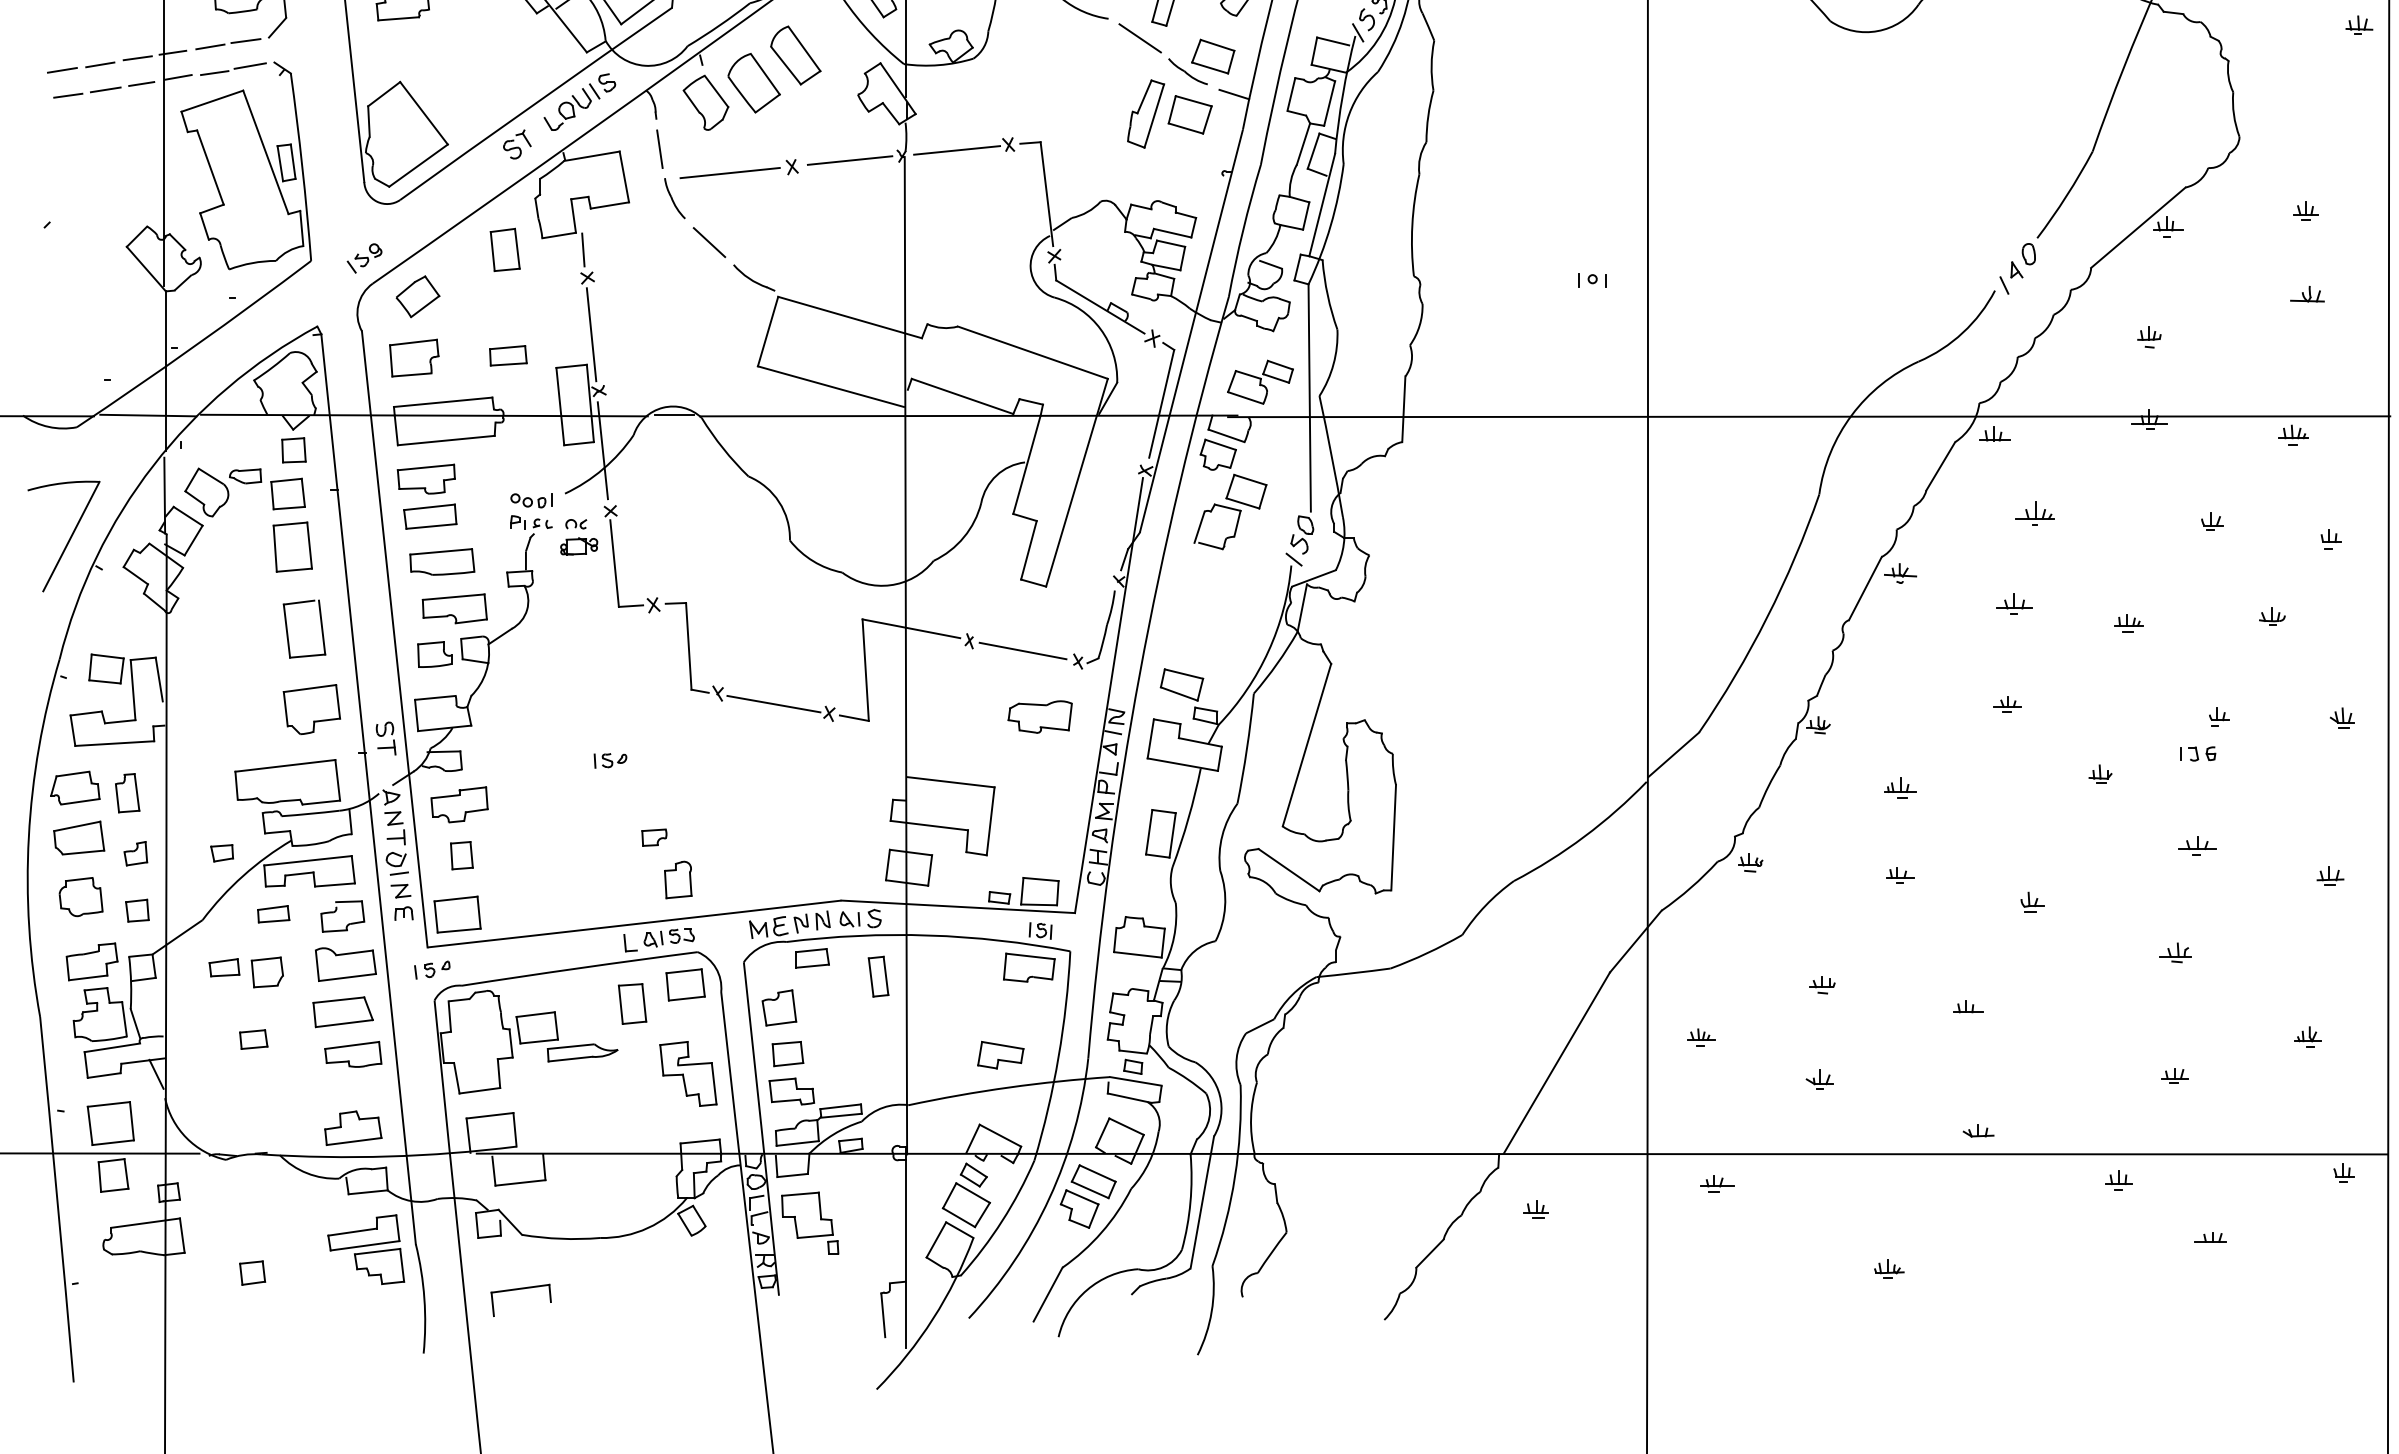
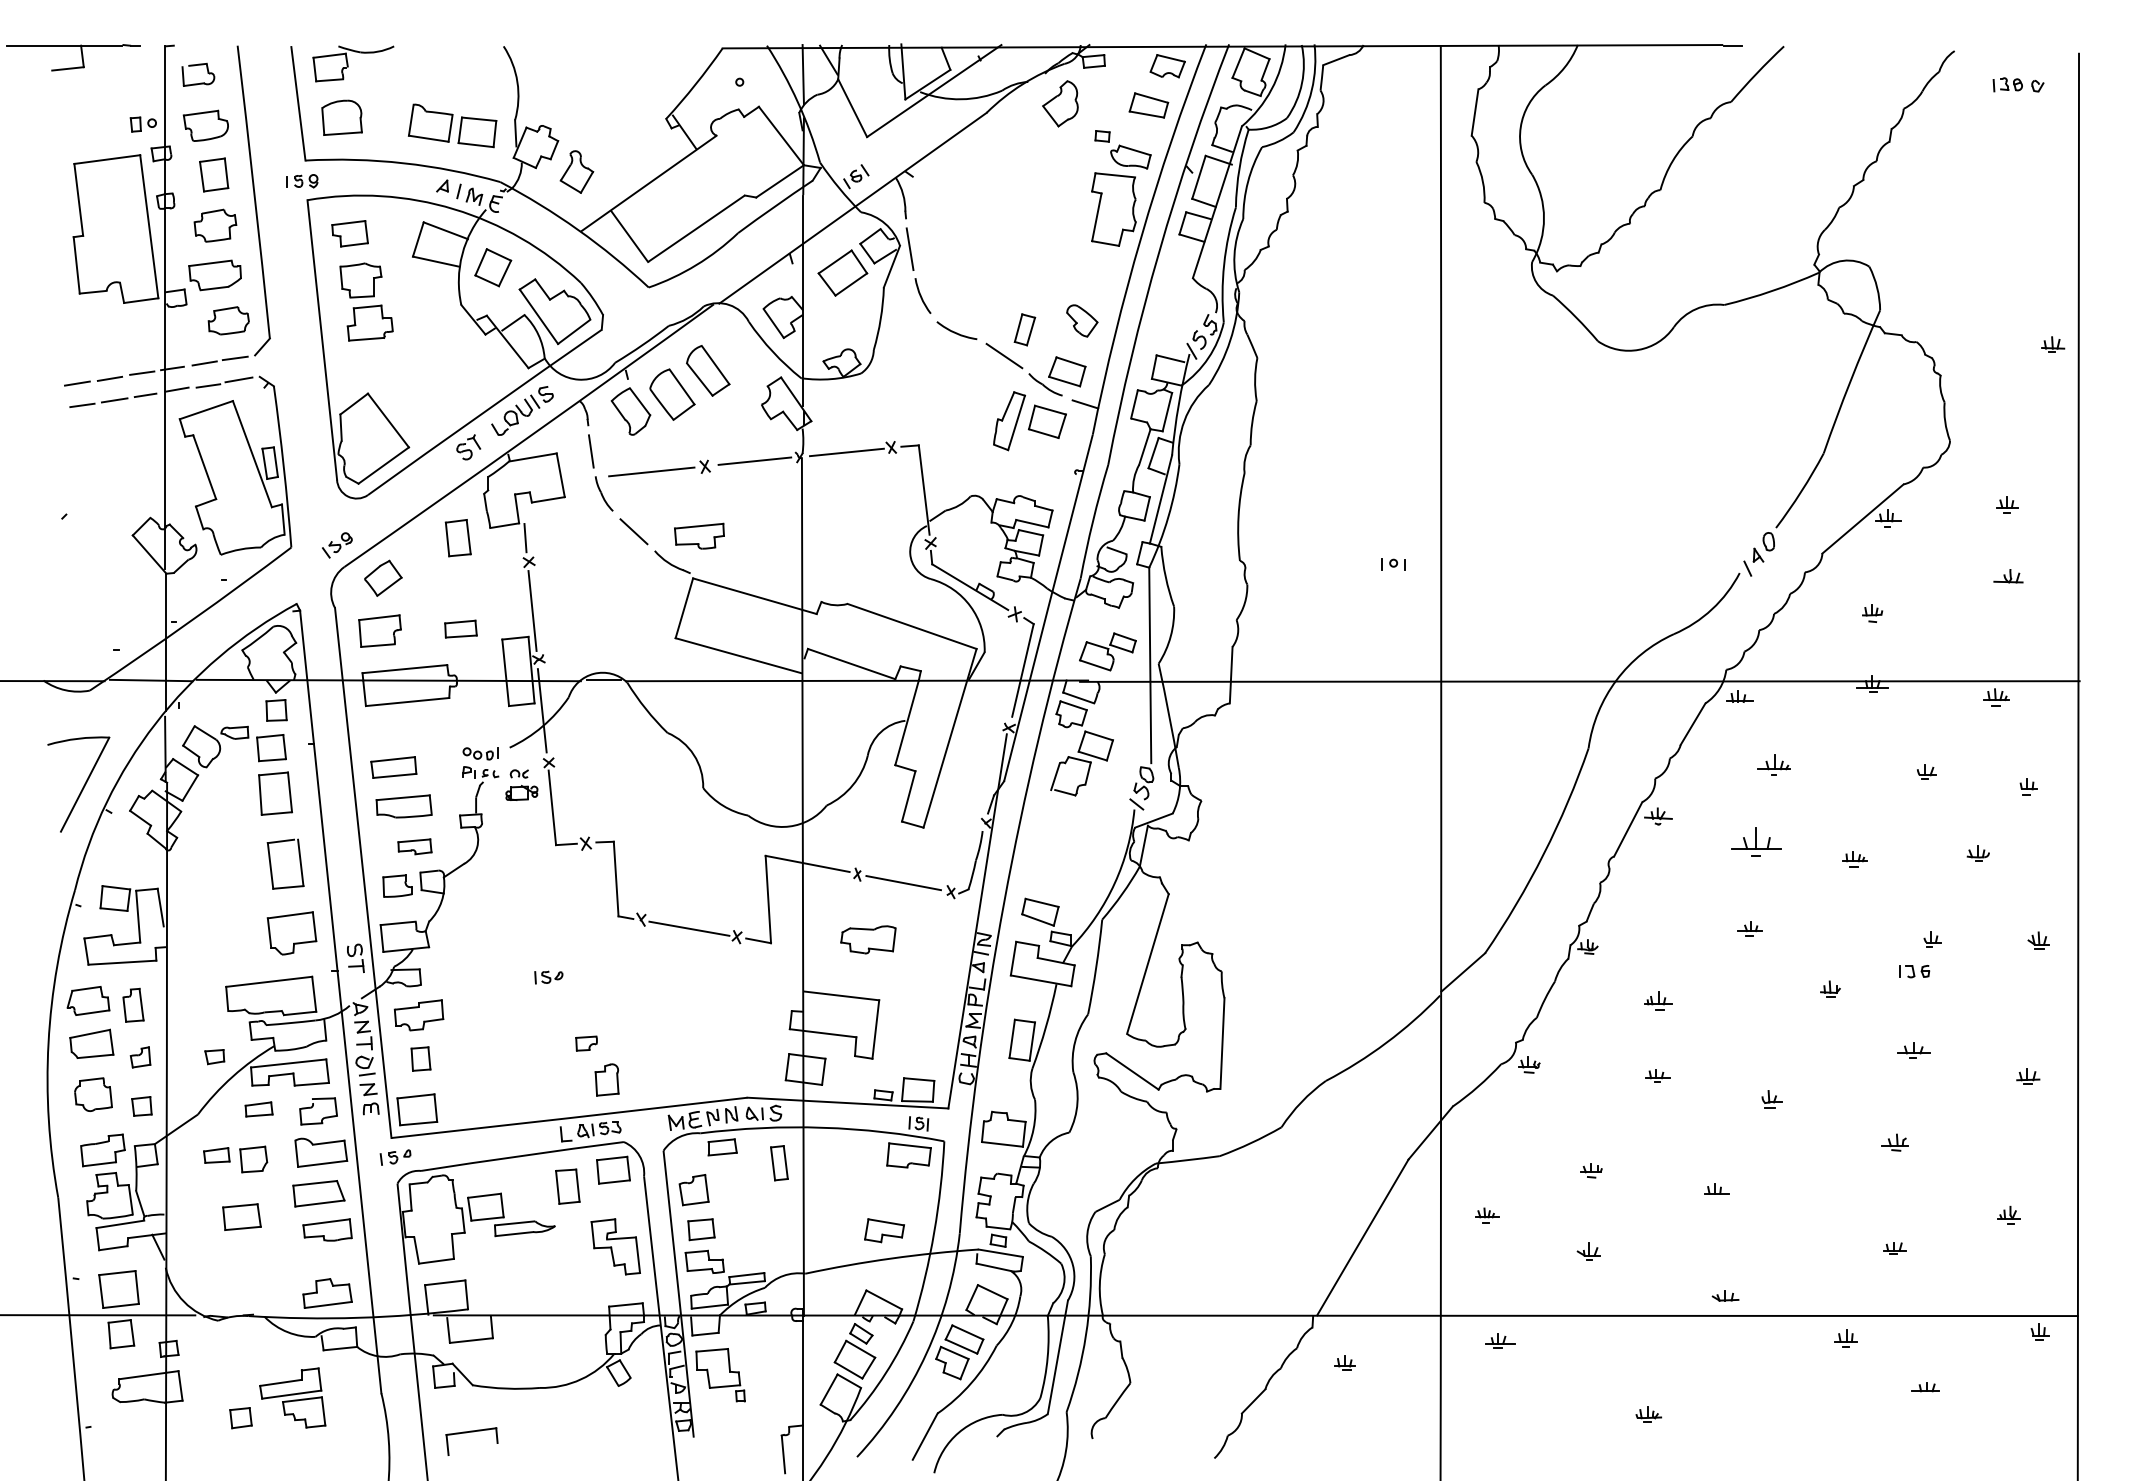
part: (426, 478) -> (699, 535), moved
part: (2013, 603) -> (1755, 842), size x1.6
part: (454, 608) -> (414, 846), size x0.6
part: (1040, 716) -> (868, 939), moved
part: (253, 1039) -> (241, 1217), size x1.6
part: (365, 1249) -> (292, 1397), moved

